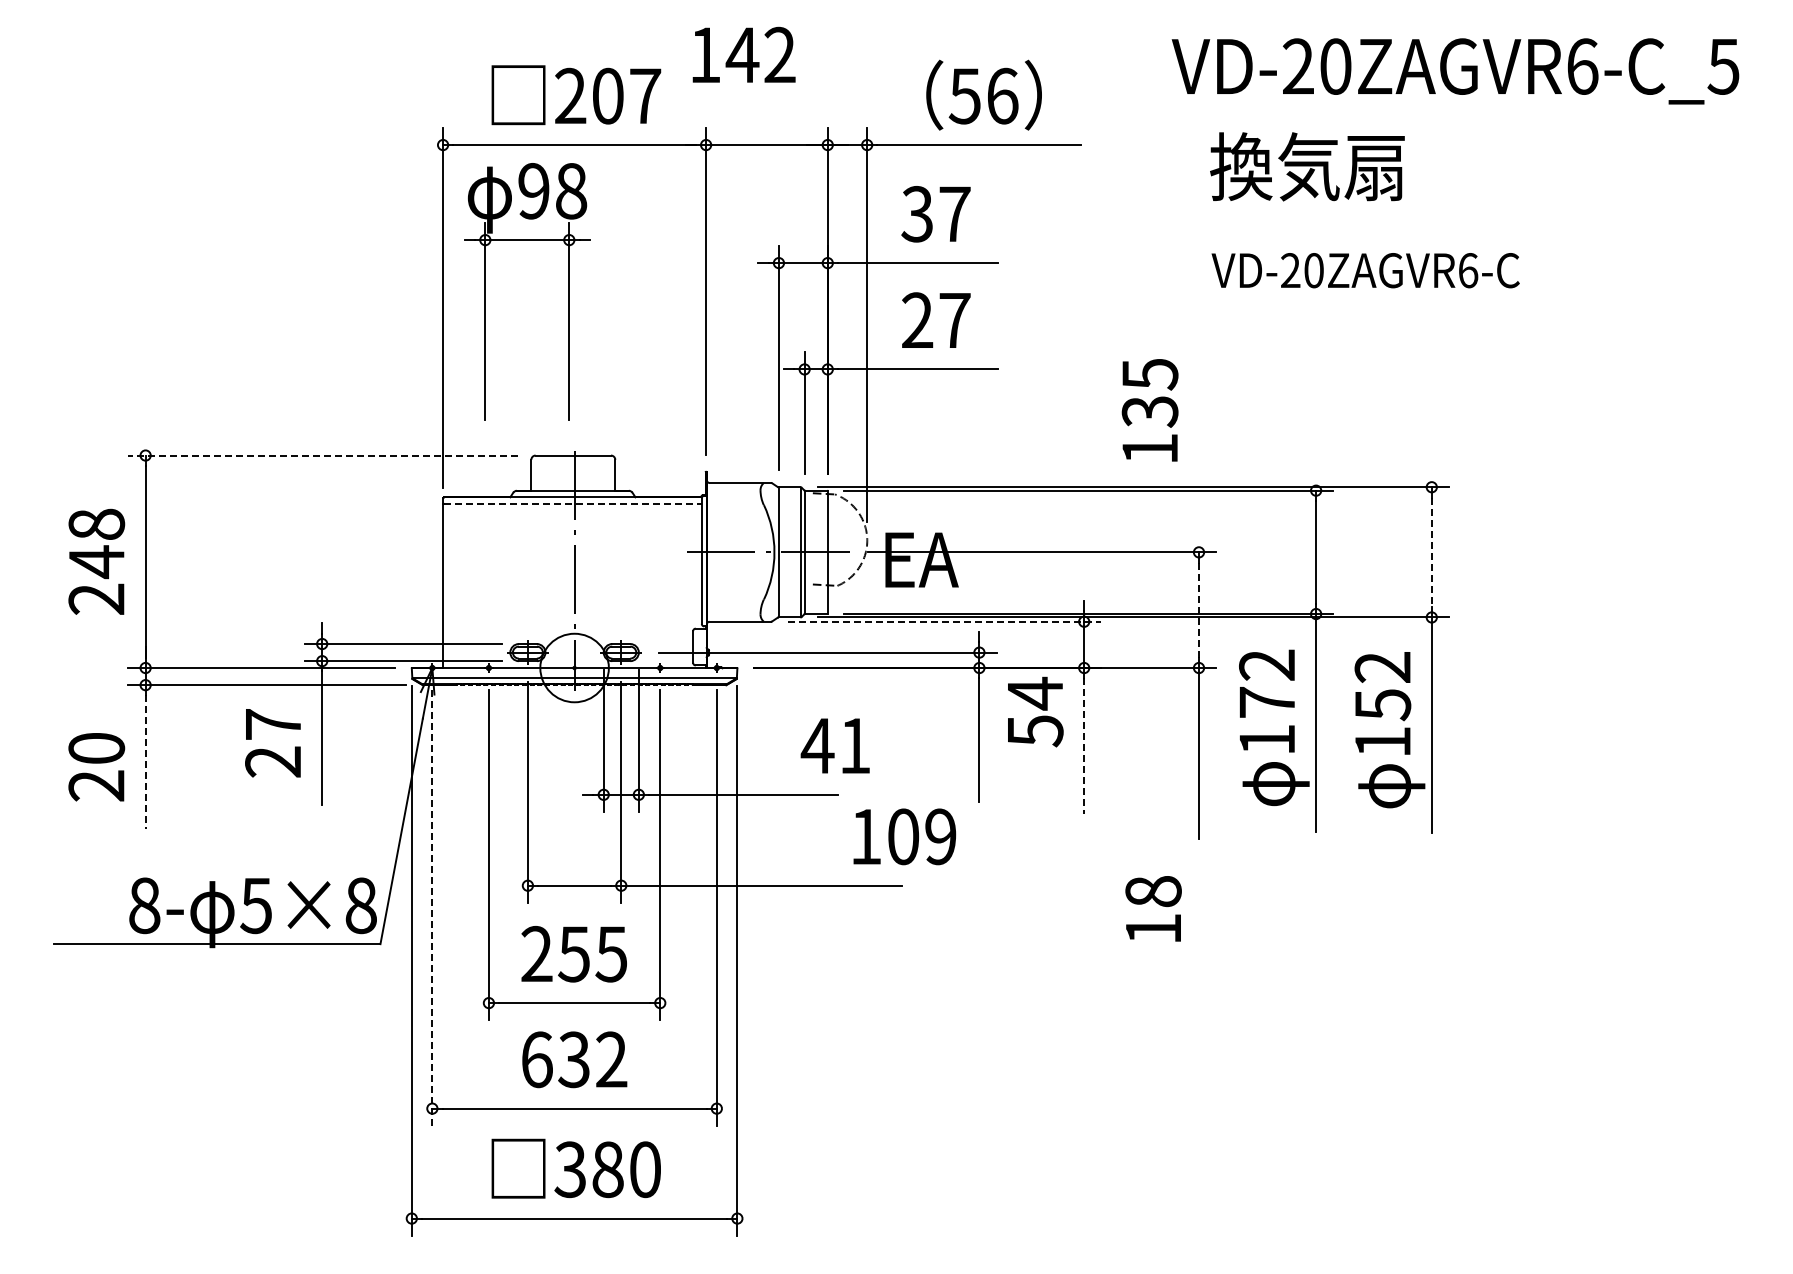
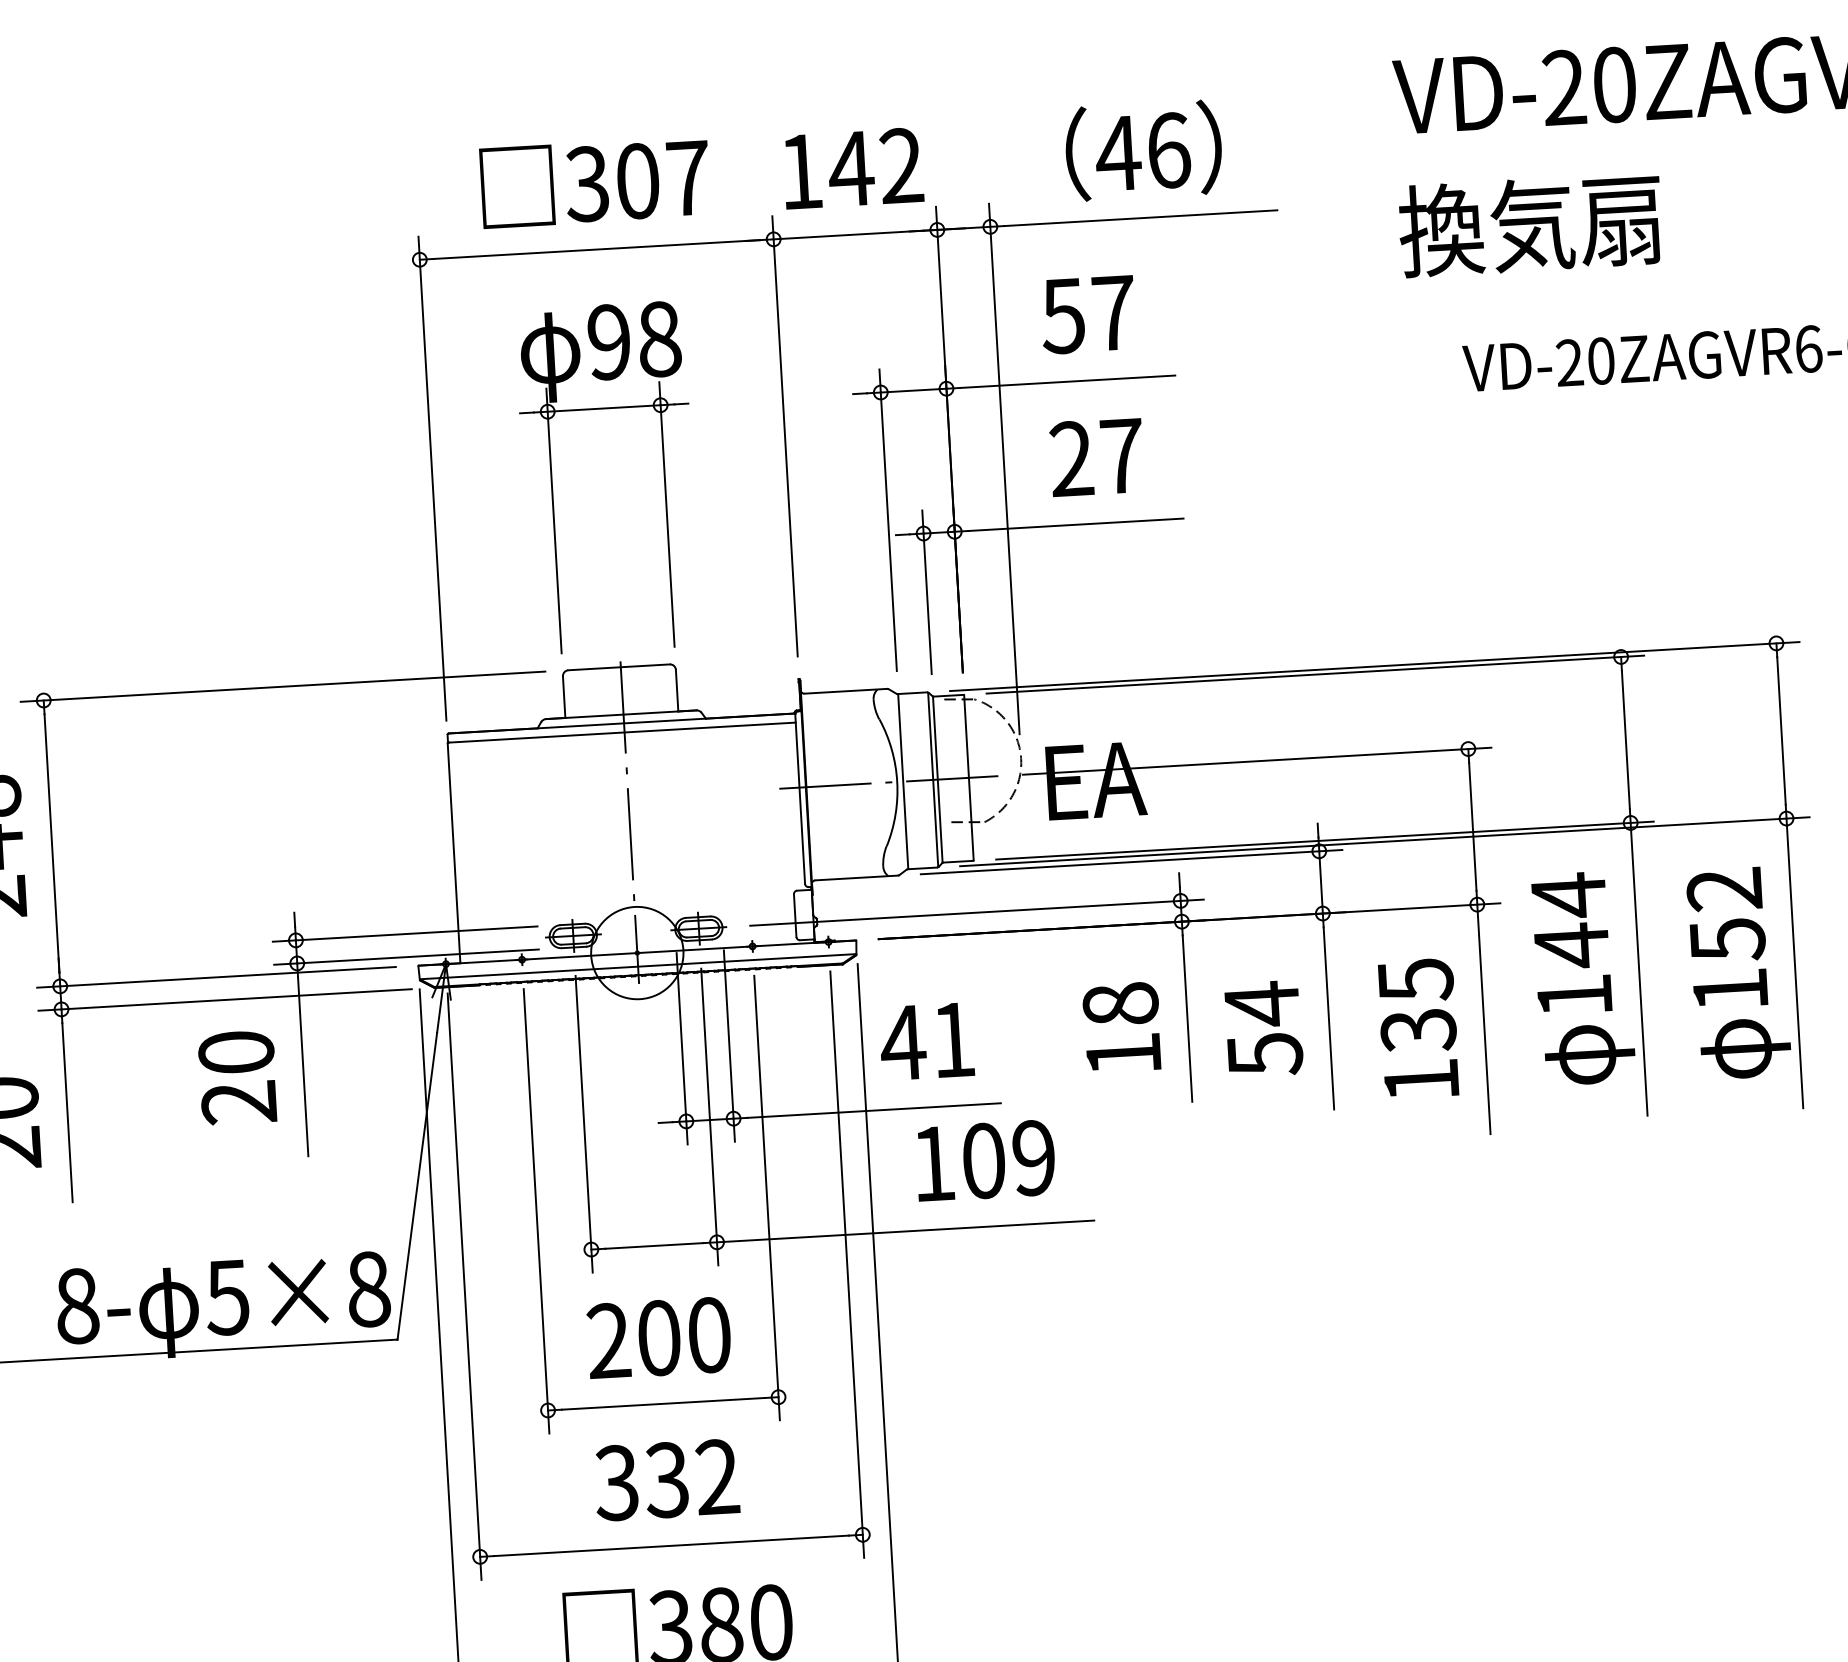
text: (743, 54) -> (852, 167), moved
text: (570, 96) -> (587, 184), 207 -> 307
text: (964, 96) -> (1117, 153), 56 -> 46
text: (1307, 166) -> (1530, 224), moved
text: (916, 214) -> (1062, 316), 37 -> 57
part: (568, 291) -> (663, 474), moved
text: (1149, 410) -> (1417, 1028), moved
line: (323, 455) -> (283, 686), dashed -> solid
line: (572, 504) -> (621, 733), dashed -> solid
line: (1431, 552) -> (1781, 731), dashed -> solid
line: (1199, 610) -> (1473, 827), dashed -> solid
line: (944, 621) -> (1131, 861), dashed -> solid
text: (1266, 683) -> (1569, 920), 172 -> 144
text: (1035, 711) -> (1263, 1028), moved
text: (273, 724) -> (236, 1052), 27 -> 20
text: (834, 745) -> (925, 1041), moved
line: (1084, 745) -> (1329, 1017), dashed -> solid
line: (145, 761) -> (67, 1112), dashed -> solid
text: (904, 836) -> (985, 1160), moved
line: (432, 907) -> (464, 1286), dashed -> solid
text: (1153, 908) -> (1121, 1027), moved
text: (592, 953) -> (683, 1335), 255 -> 200
text: (536, 1059) -> (616, 1482), 632 -> 332

